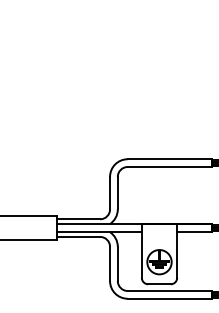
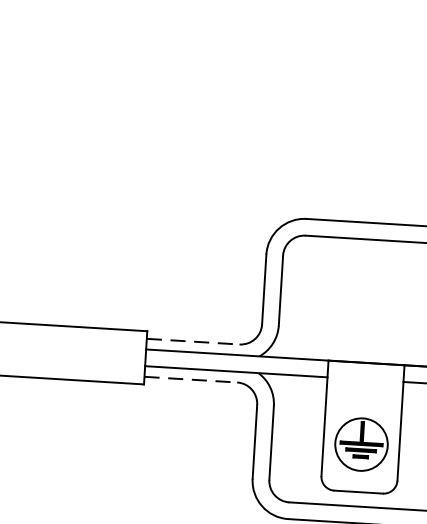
line: (78, 219) -> (192, 342), solid -> dashed
line: (78, 236) -> (190, 378), solid -> dashed

